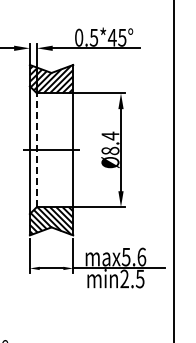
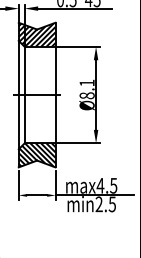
text: (110, 135) -> (87, 82), Ø8.4 -> Ø8.1
line: (36, 150) -> (24, 95), dashed -> solid
text: (133, 256) -> (106, 185), max5.6 -> max4.5

